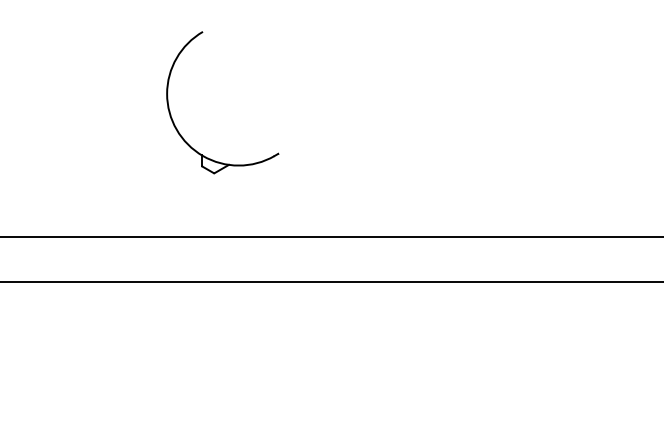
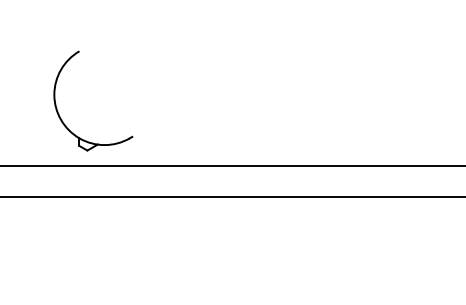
part: (180, 131) -> (63, 121), moved

